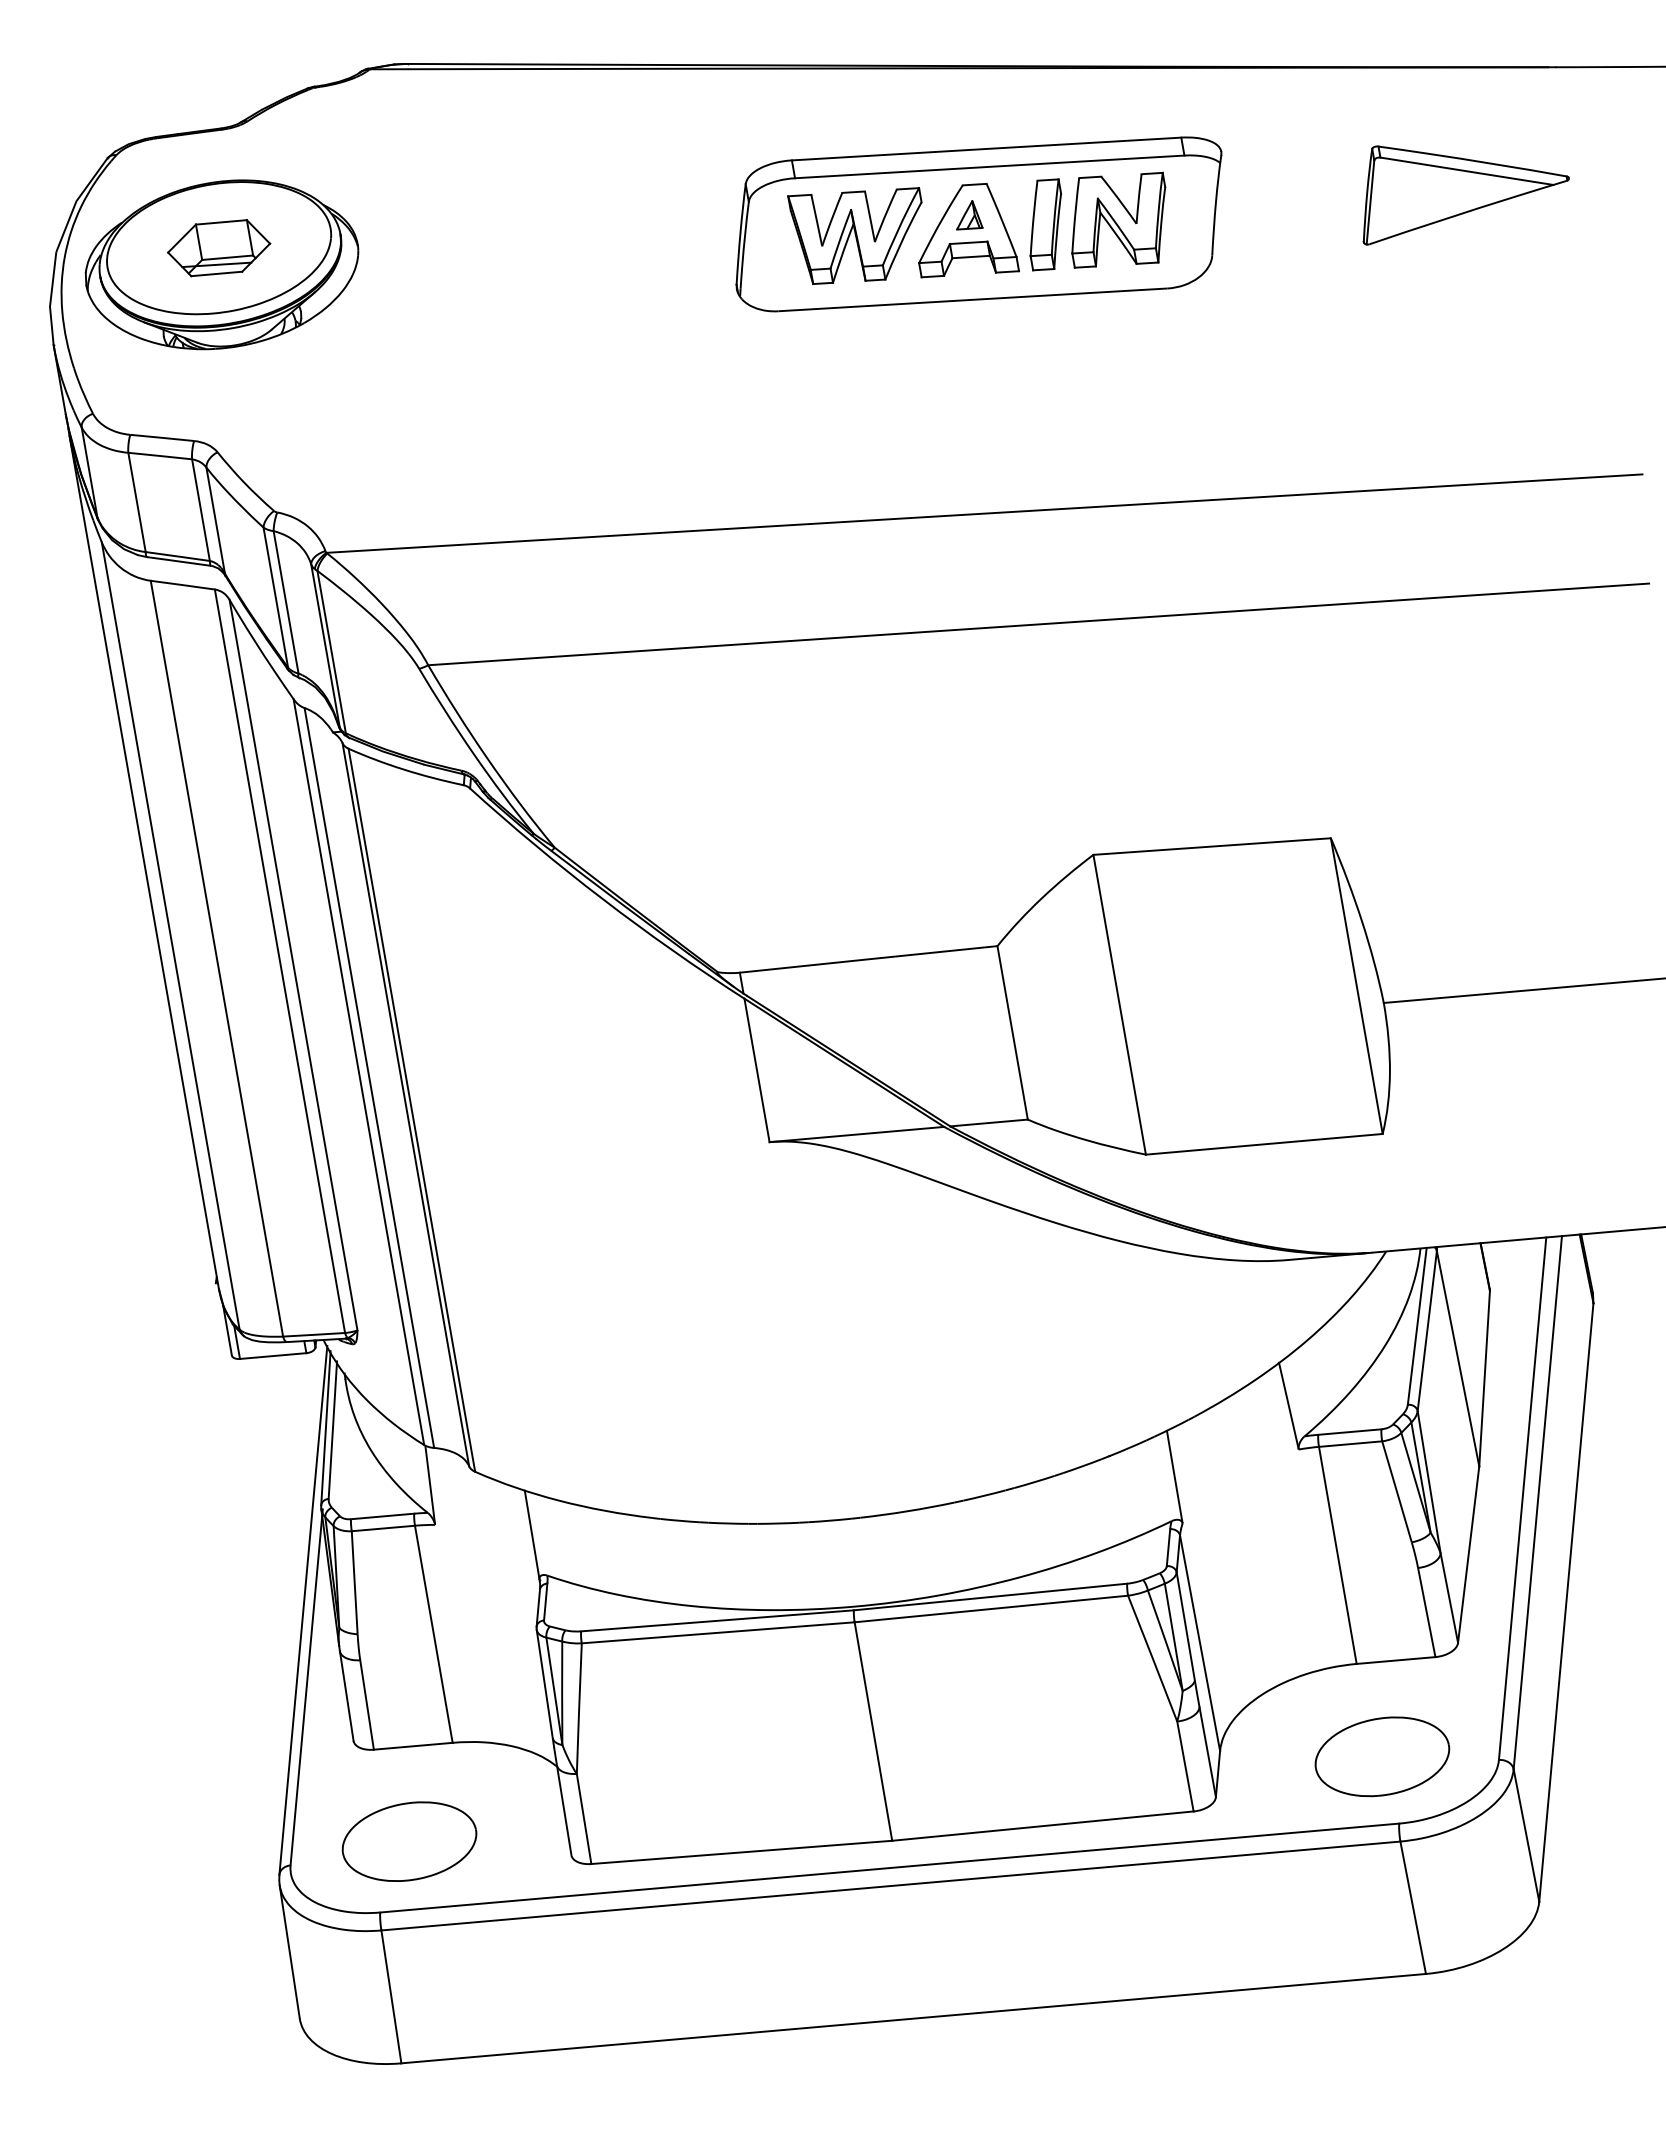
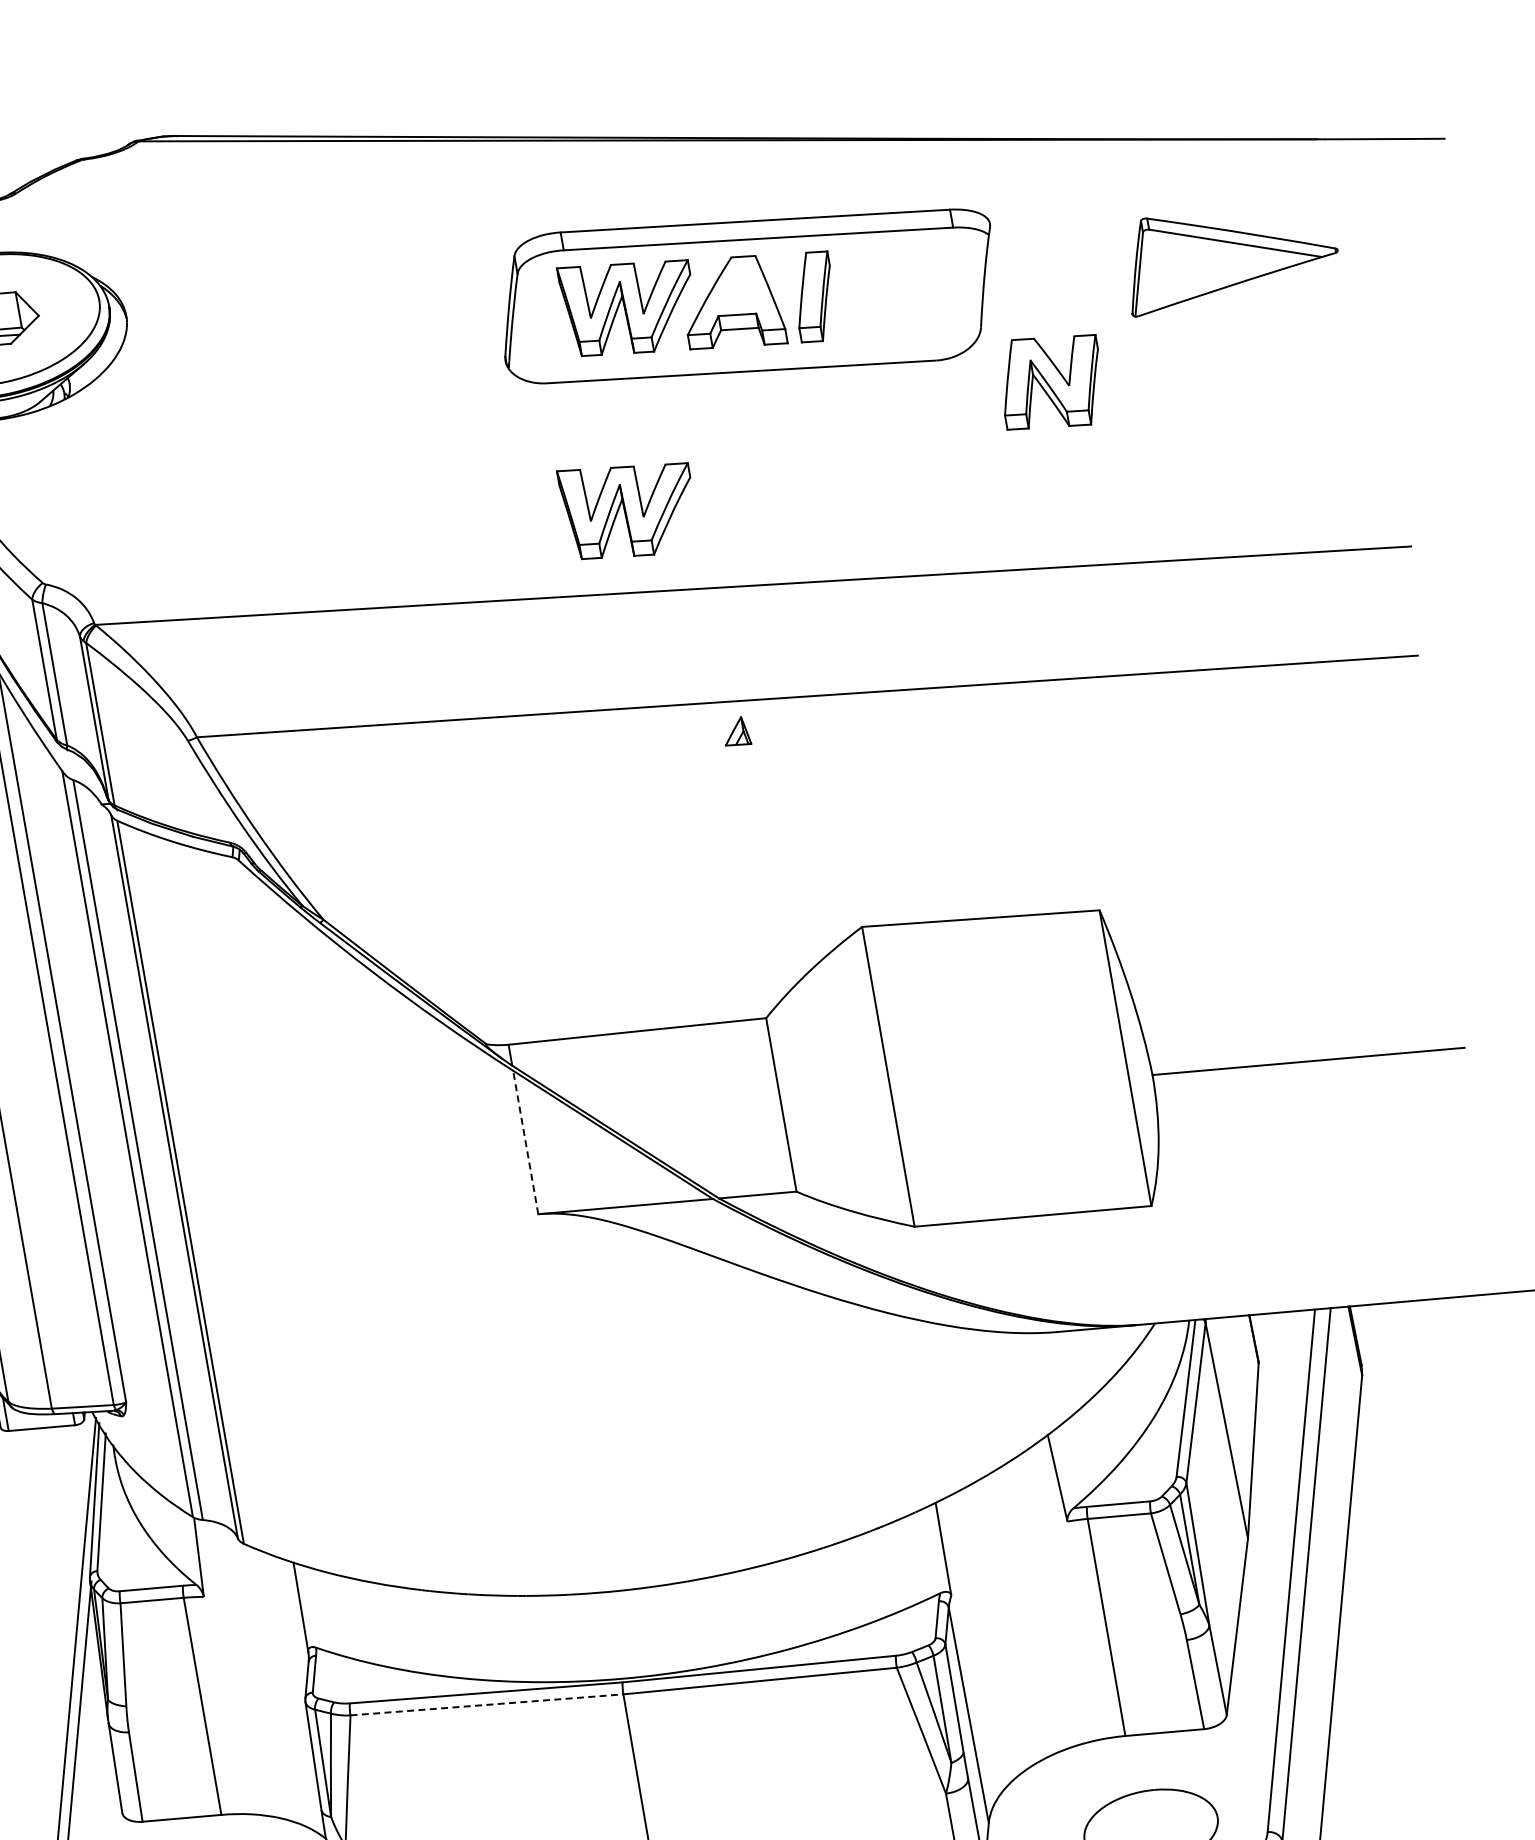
part: (969, 215) -> (738, 731), moved
part: (1118, 219) -> (1051, 381), moved
part: (854, 438) -> (623, 510), added
line: (757, 1070) -> (526, 1142), solid -> dashed
line: (718, 1632) -> (487, 1704), solid -> dashed

